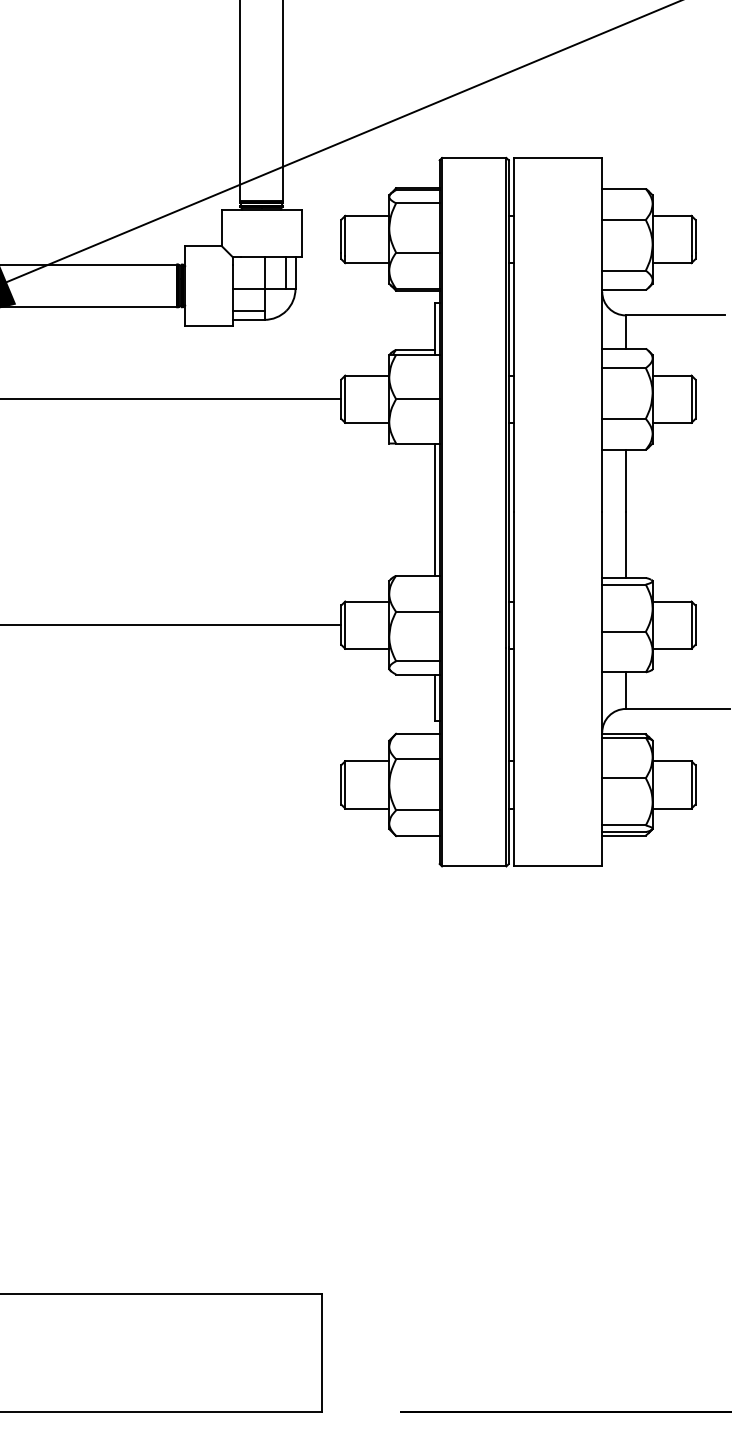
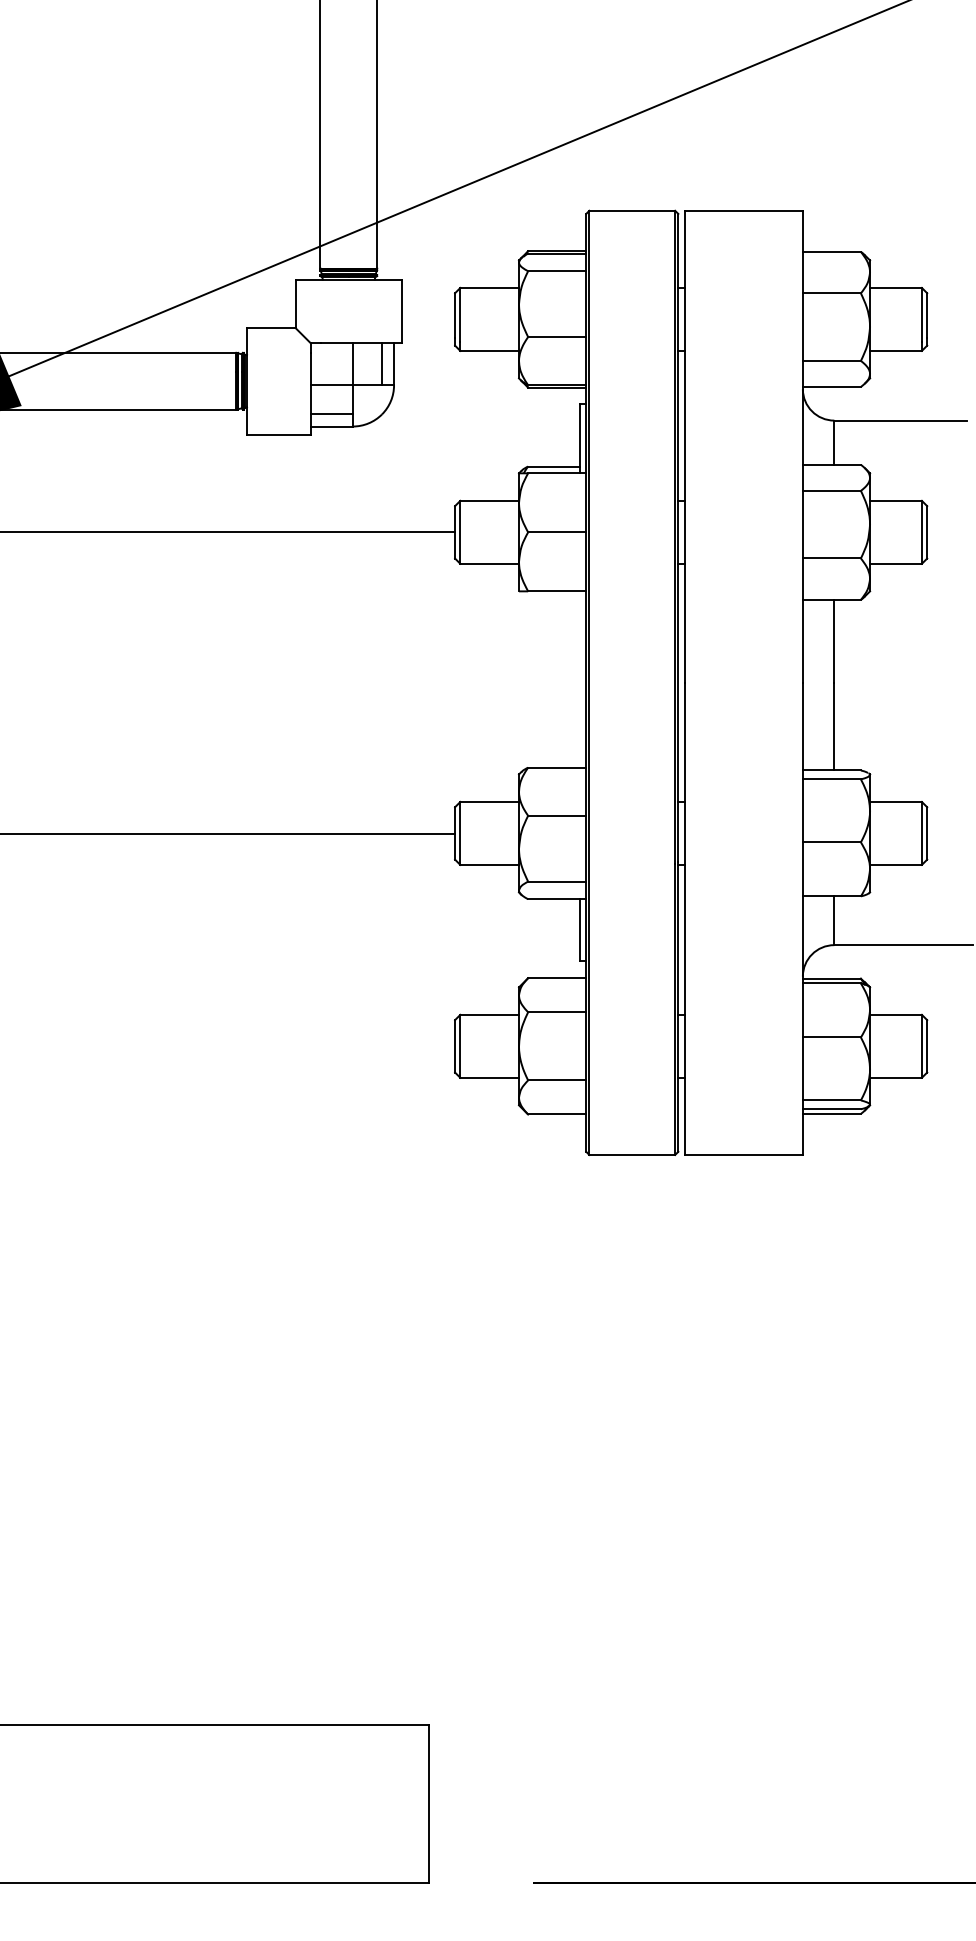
line: (434, 509) -> (579, 679), removed

